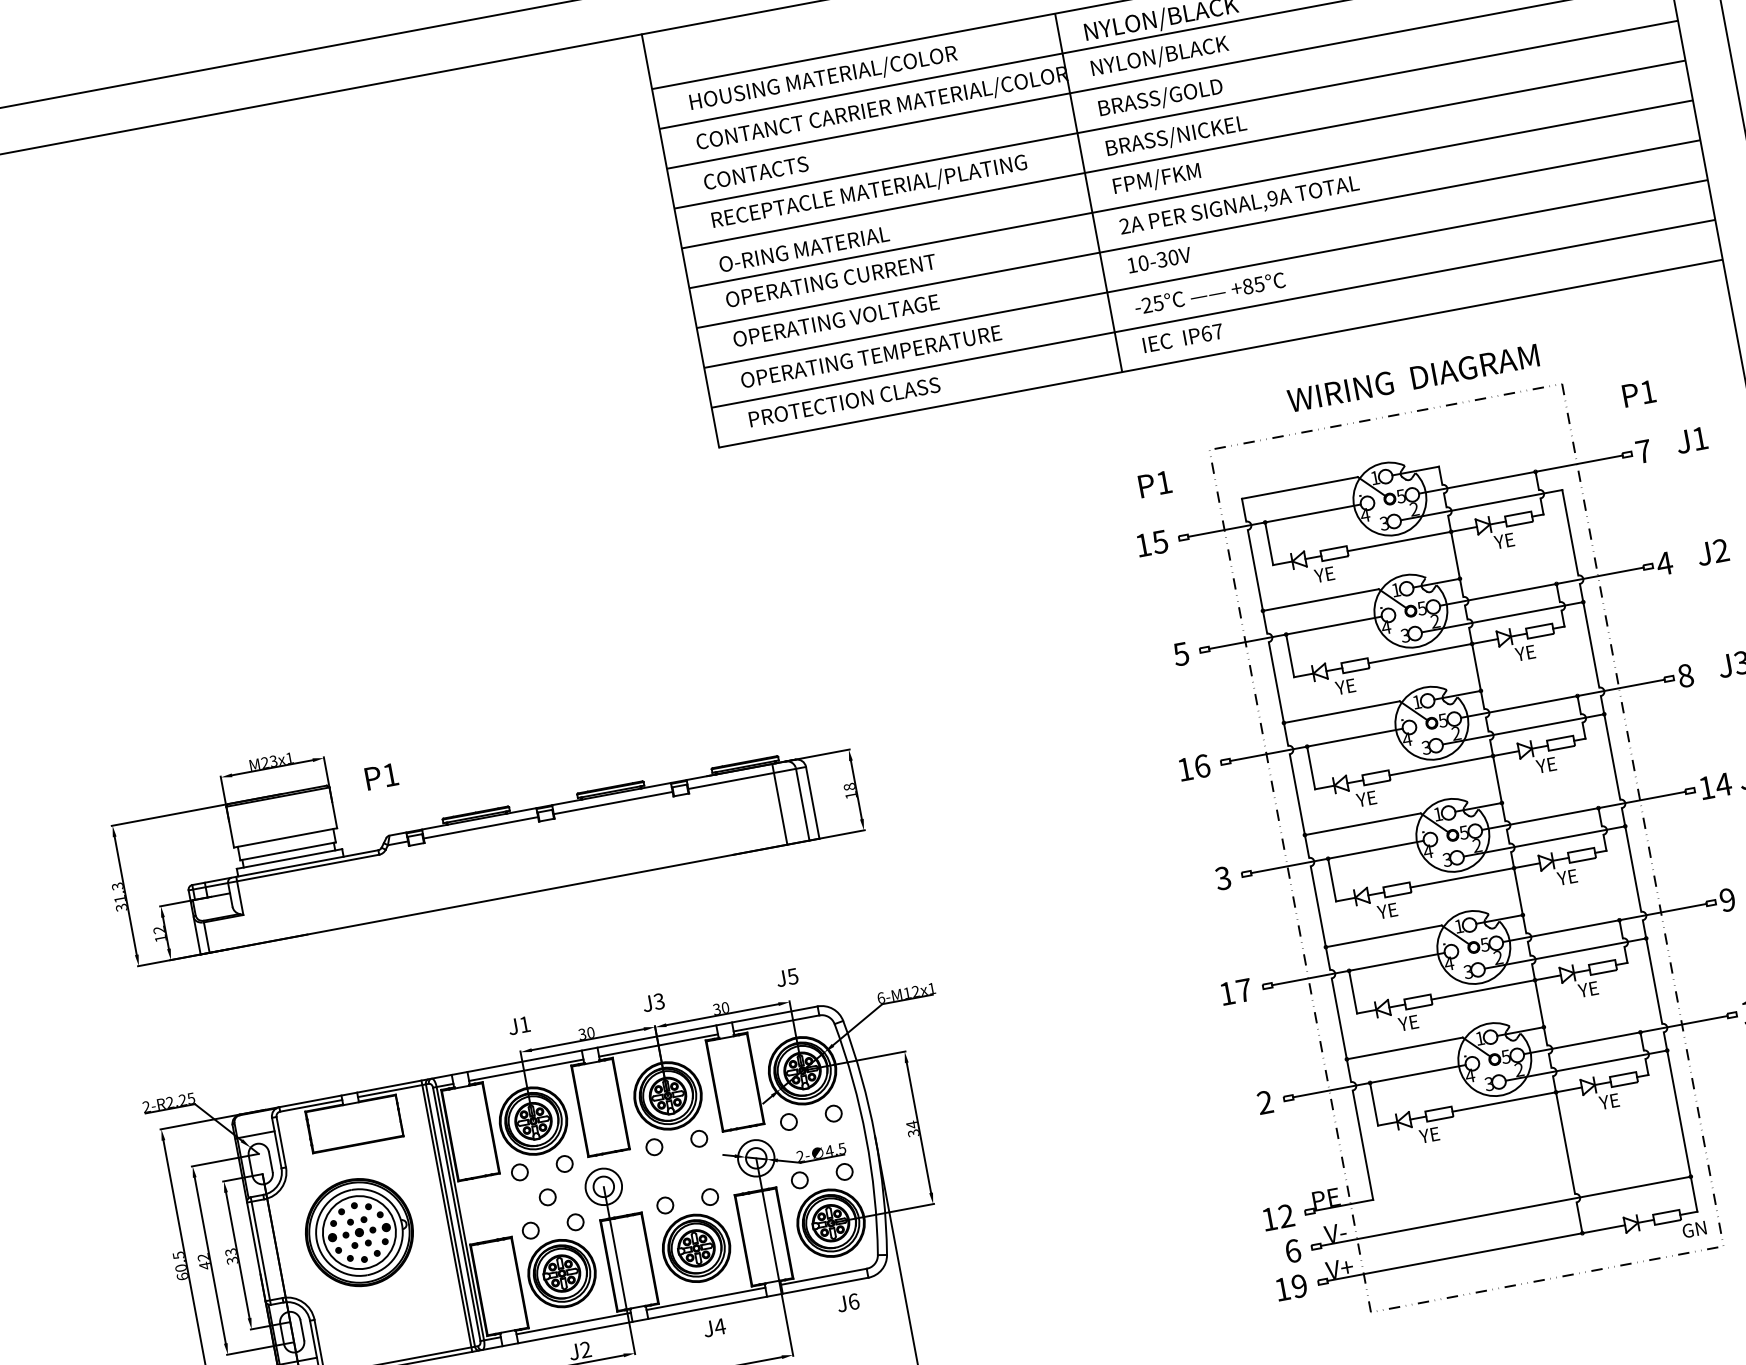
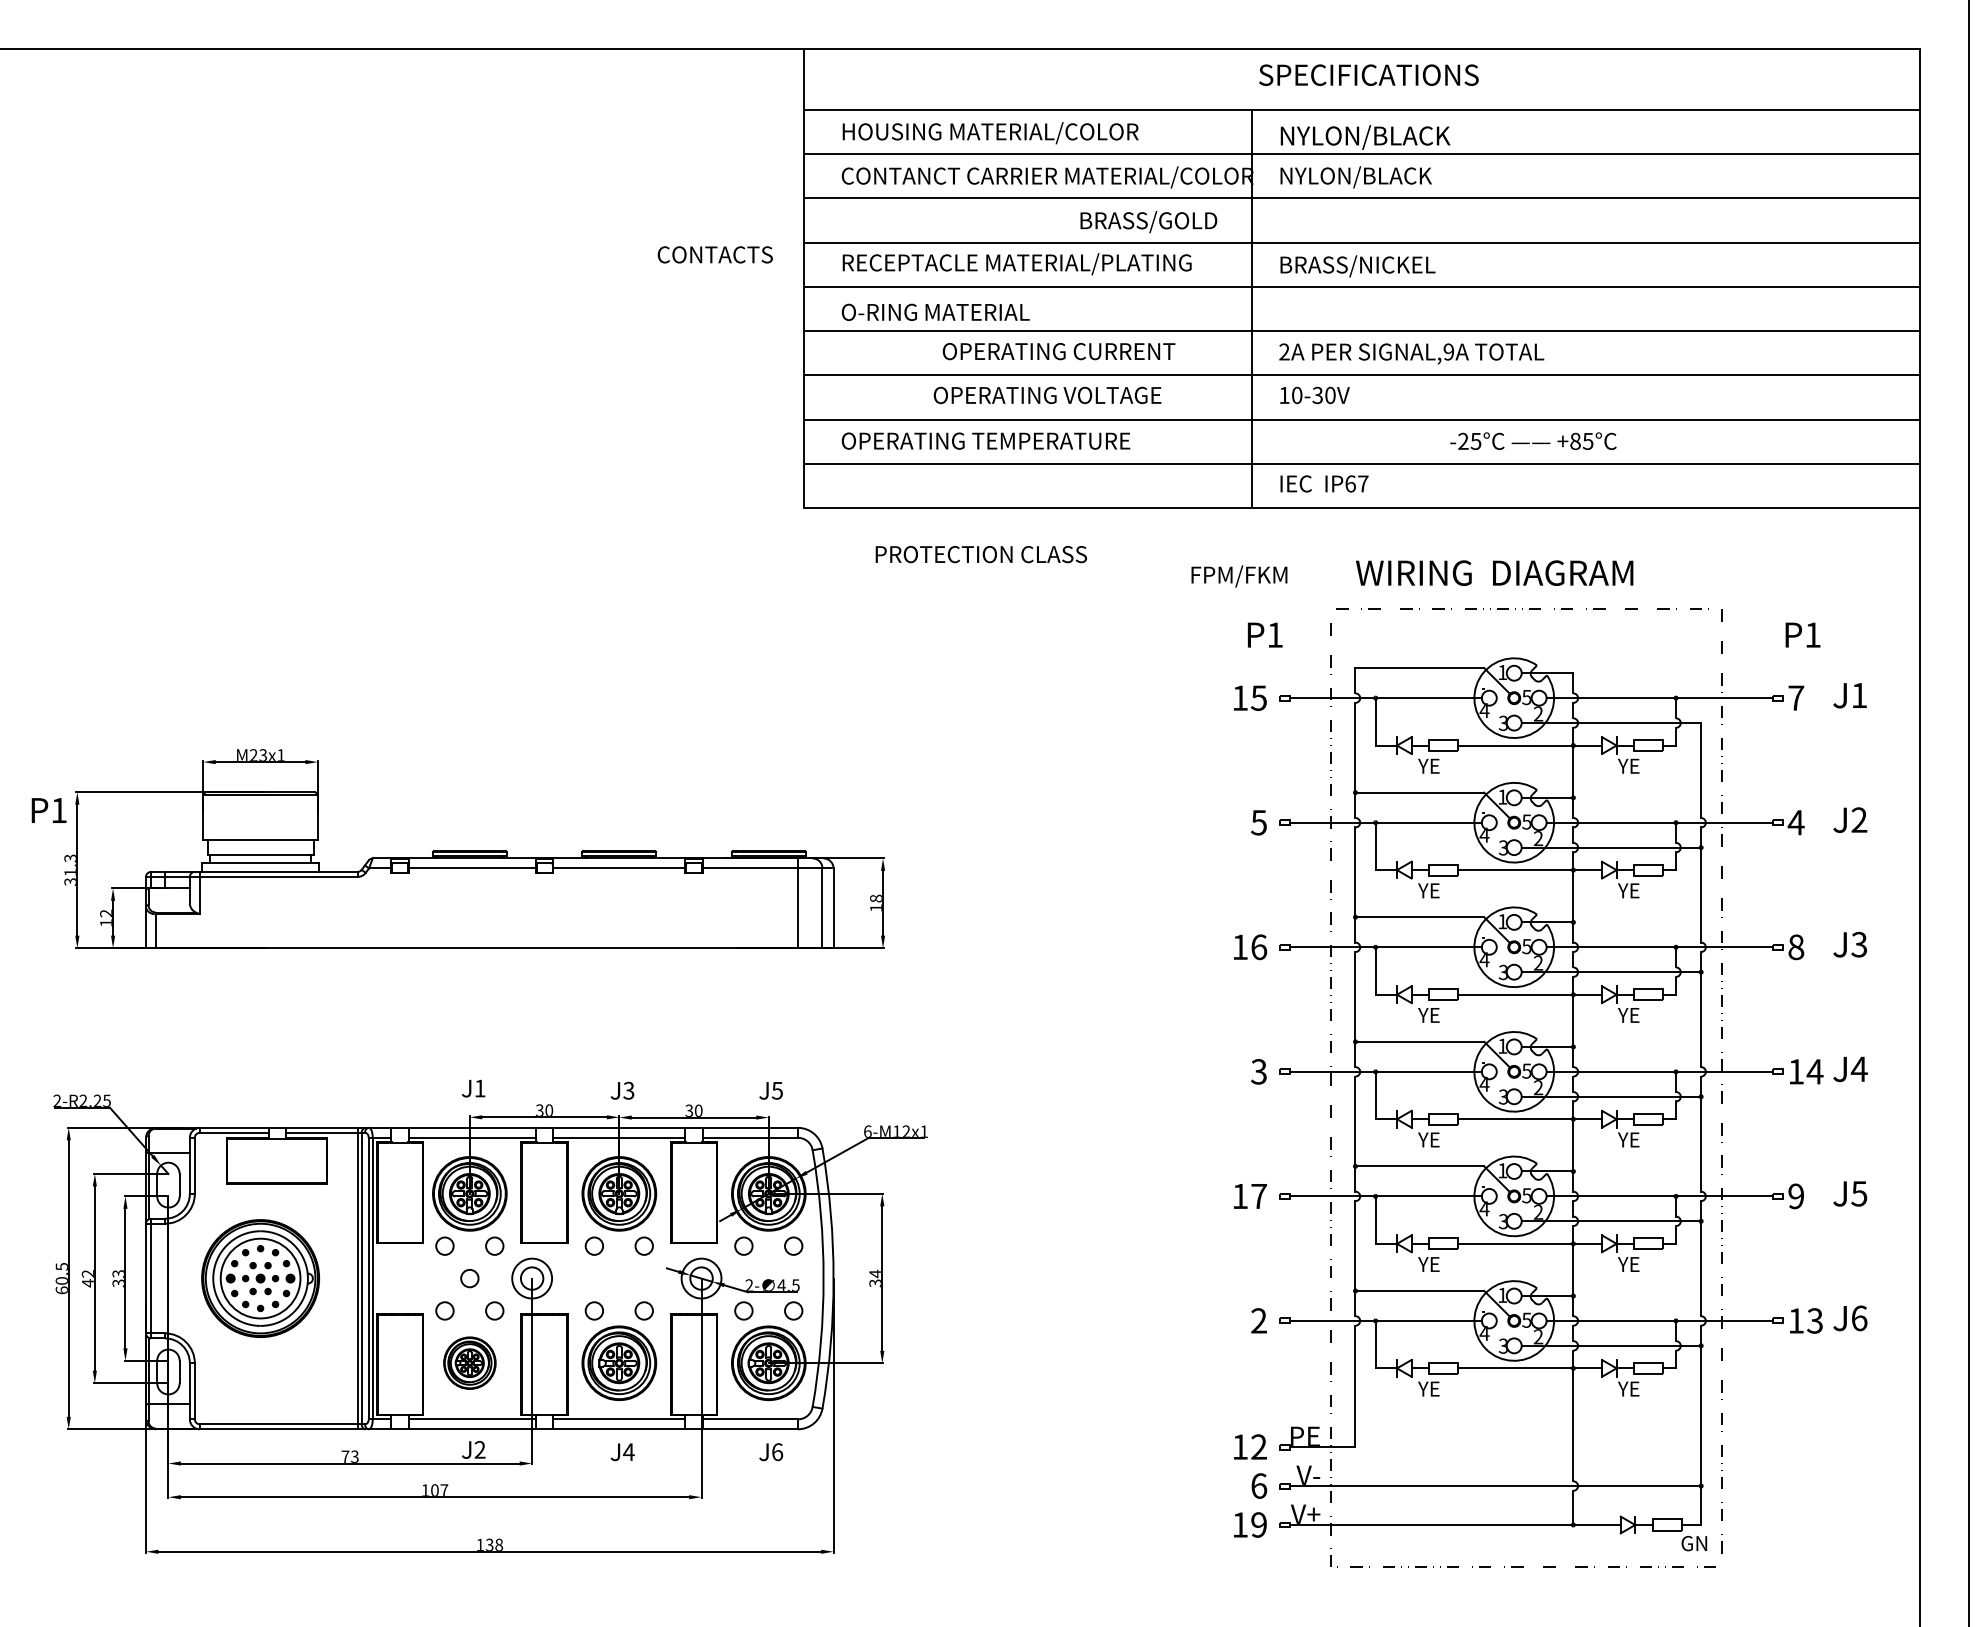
text: (1160, 98) -> (1148, 222), moved
text: (755, 172) -> (714, 254), moved
text: (1157, 179) -> (1239, 576), moved
text: (830, 280) -> (1058, 351), moved
text: (1209, 292) -> (1533, 440), moved
text: (836, 320) -> (1047, 395), moved
text: (1413, 377) -> (1494, 572), moved
text: (843, 402) -> (980, 554), moved
text: (381, 776) -> (48, 810), moved
part: (561, 1272) -> (469, 1362), size x0.7

